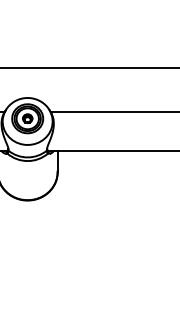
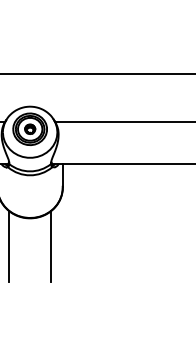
line: (46, 225) -> (50, 245), added
line: (8, 226) -> (9, 246), added

